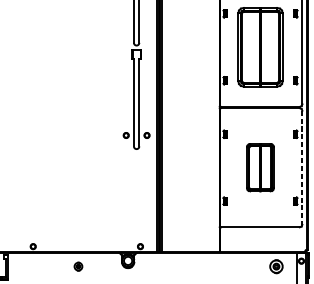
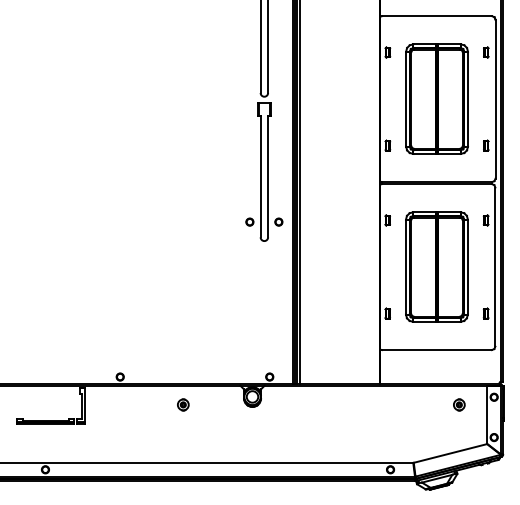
part: (260, 167) -> (436, 266), size x1.67
line: (302, 168) -> (495, 267), dashed -> solid
part: (276, 266) -> (459, 404), size x0.62

